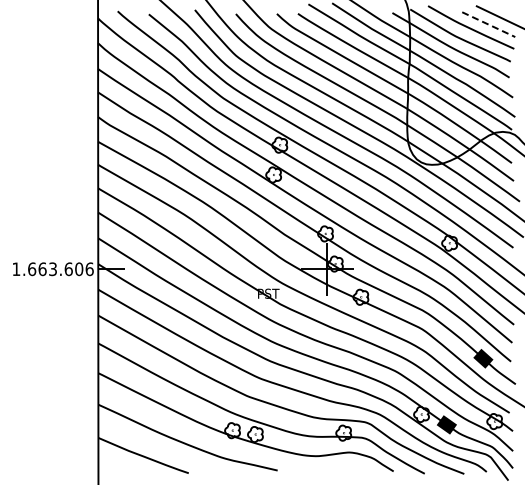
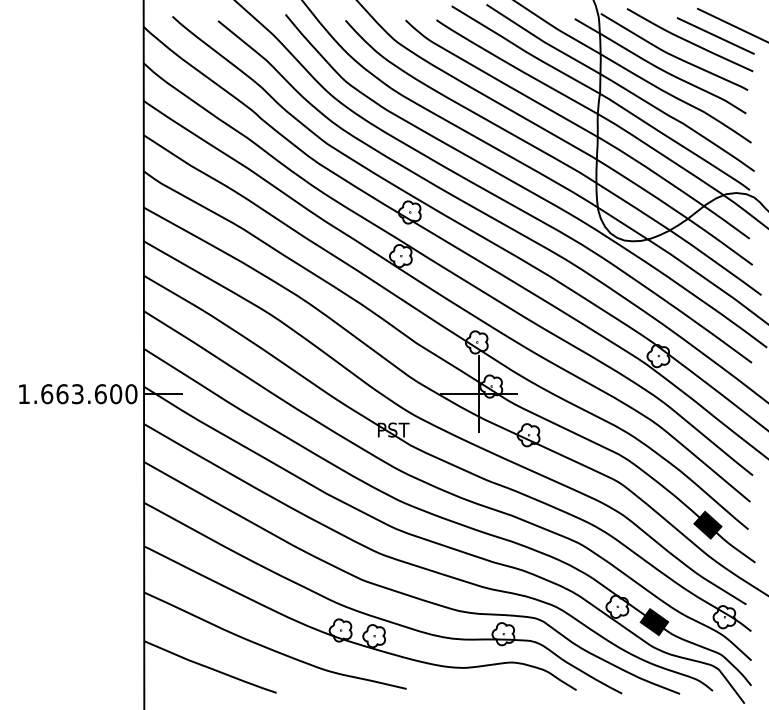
line: (489, 24) -> (716, 35), dashed -> solid
text: (89, 268) -> (131, 393), 1.663.606 -> 1.663.600

